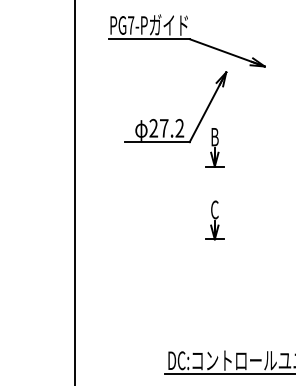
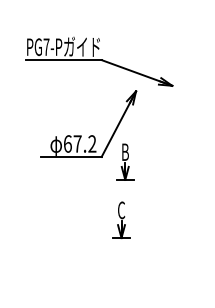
text: (153, 128) -> (67, 144), 27.2 -> 67.2
part: (214, 220) -> (121, 220), moved

